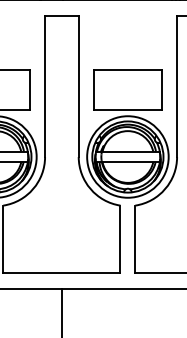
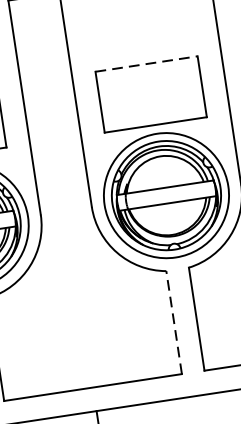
line: (127, 70) -> (145, 64), solid -> dashed
line: (120, 239) -> (174, 322), solid -> dashed

